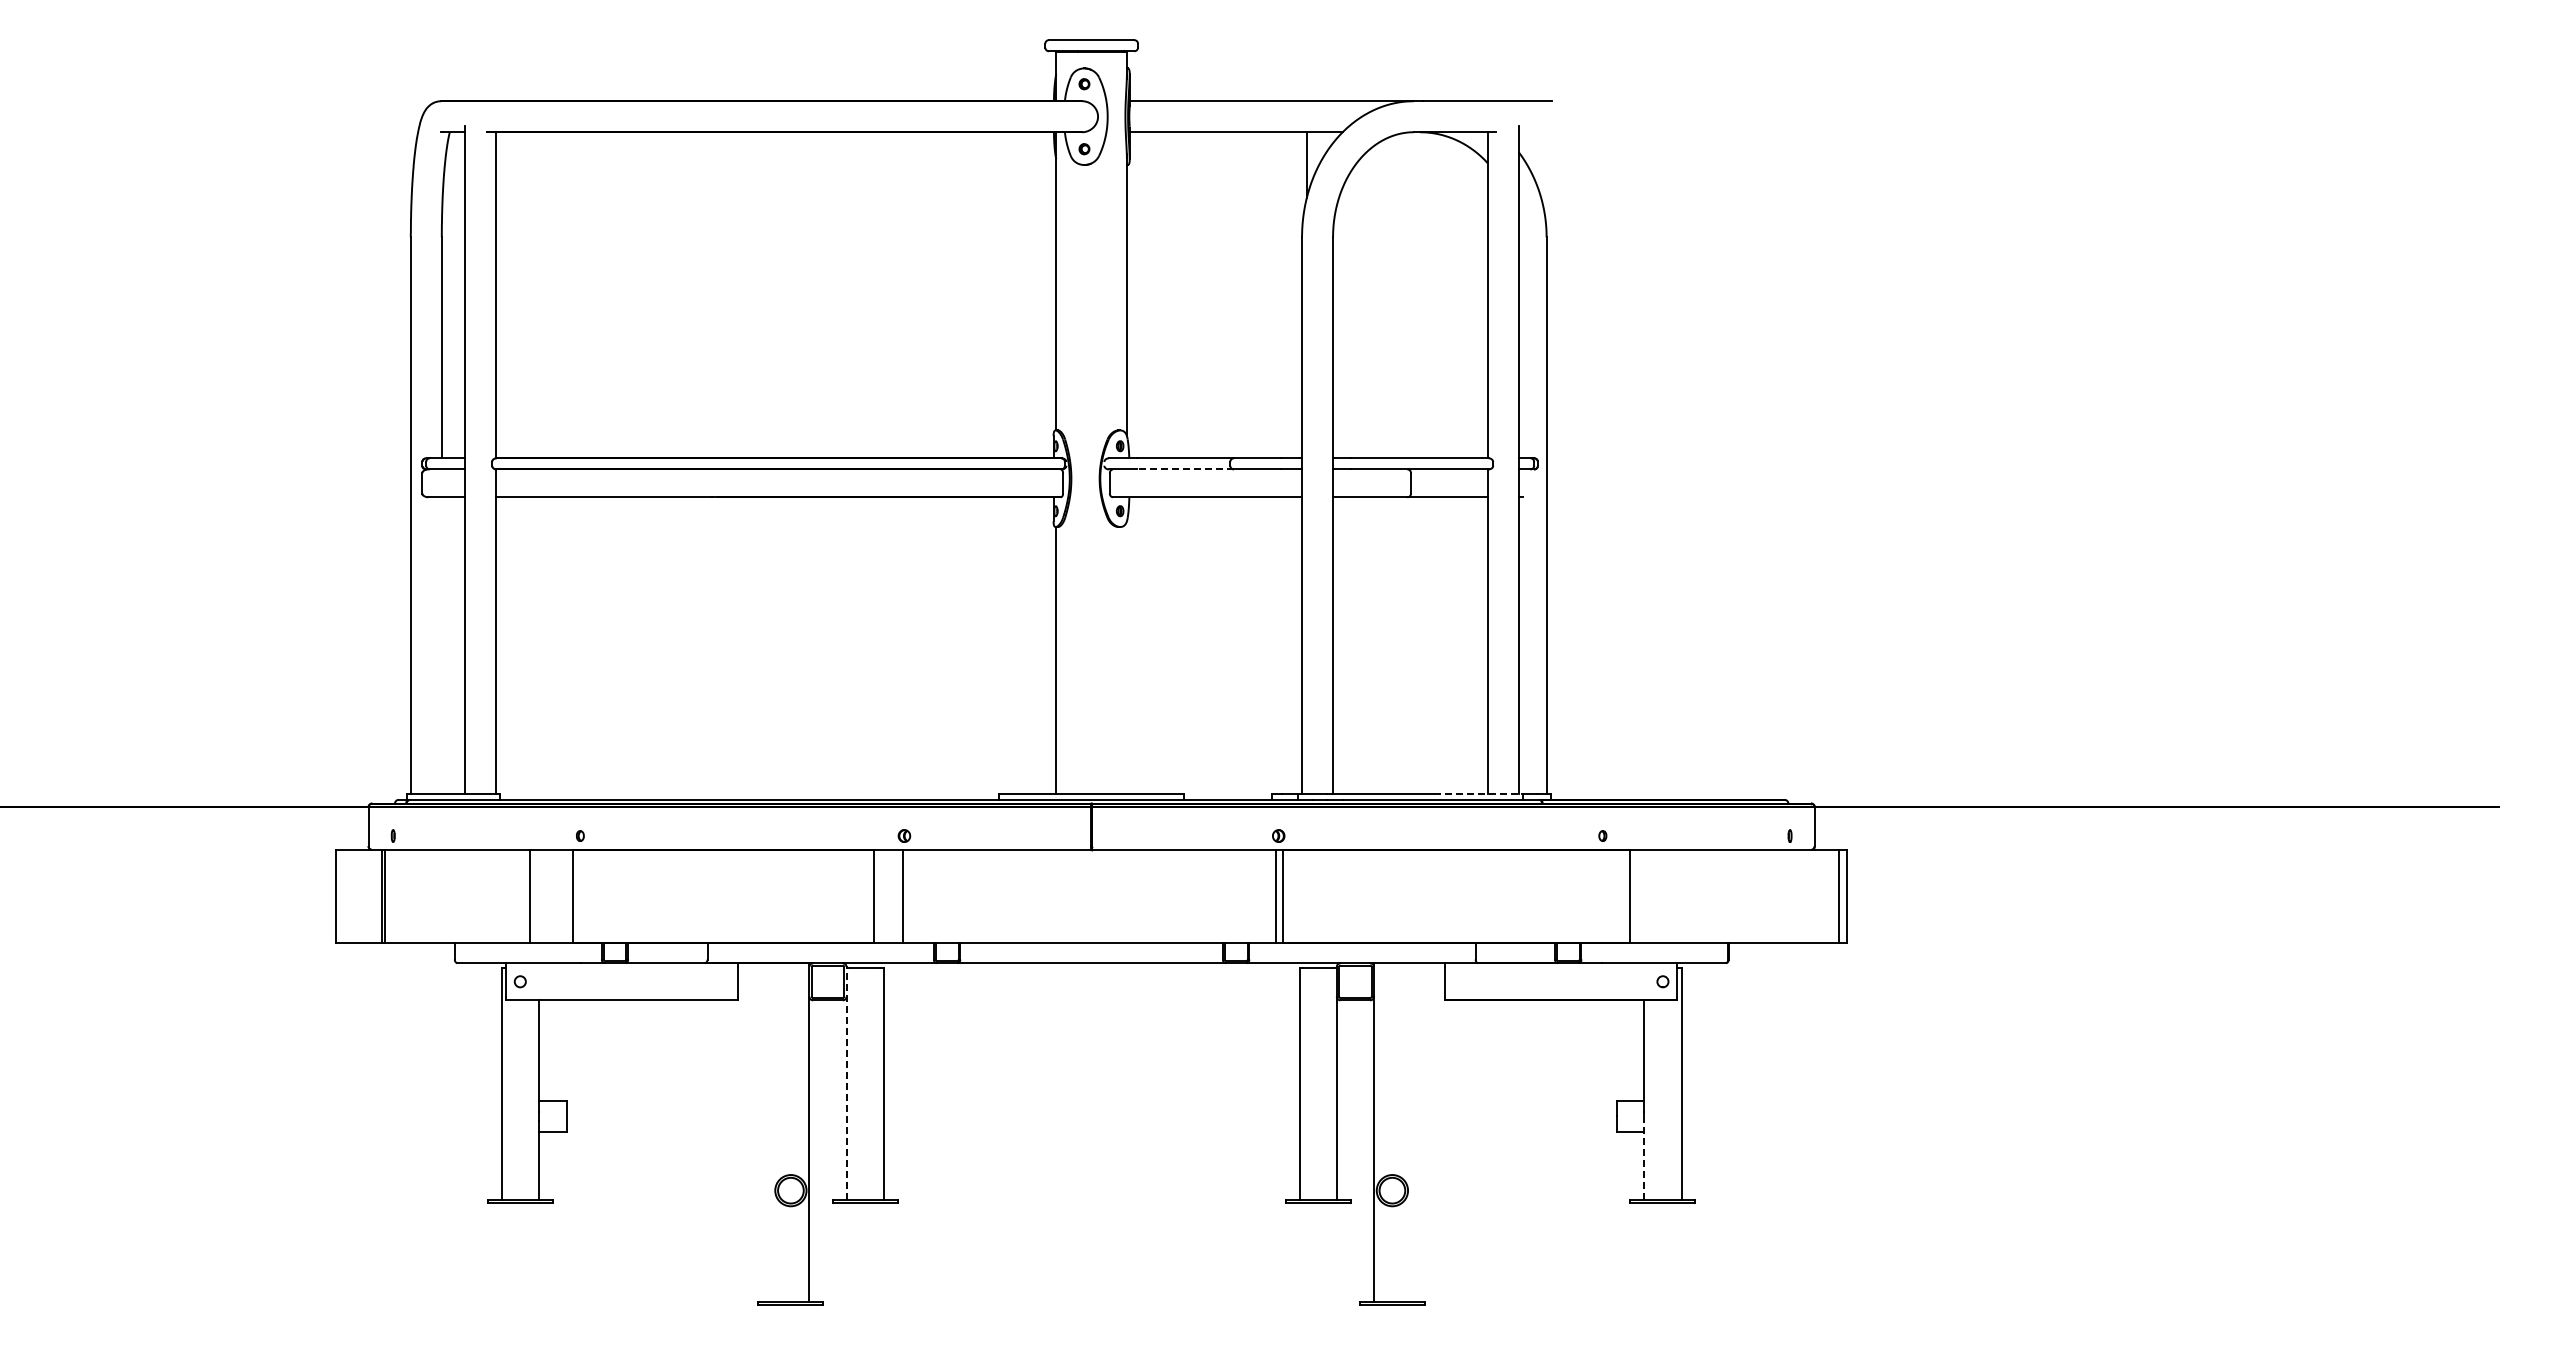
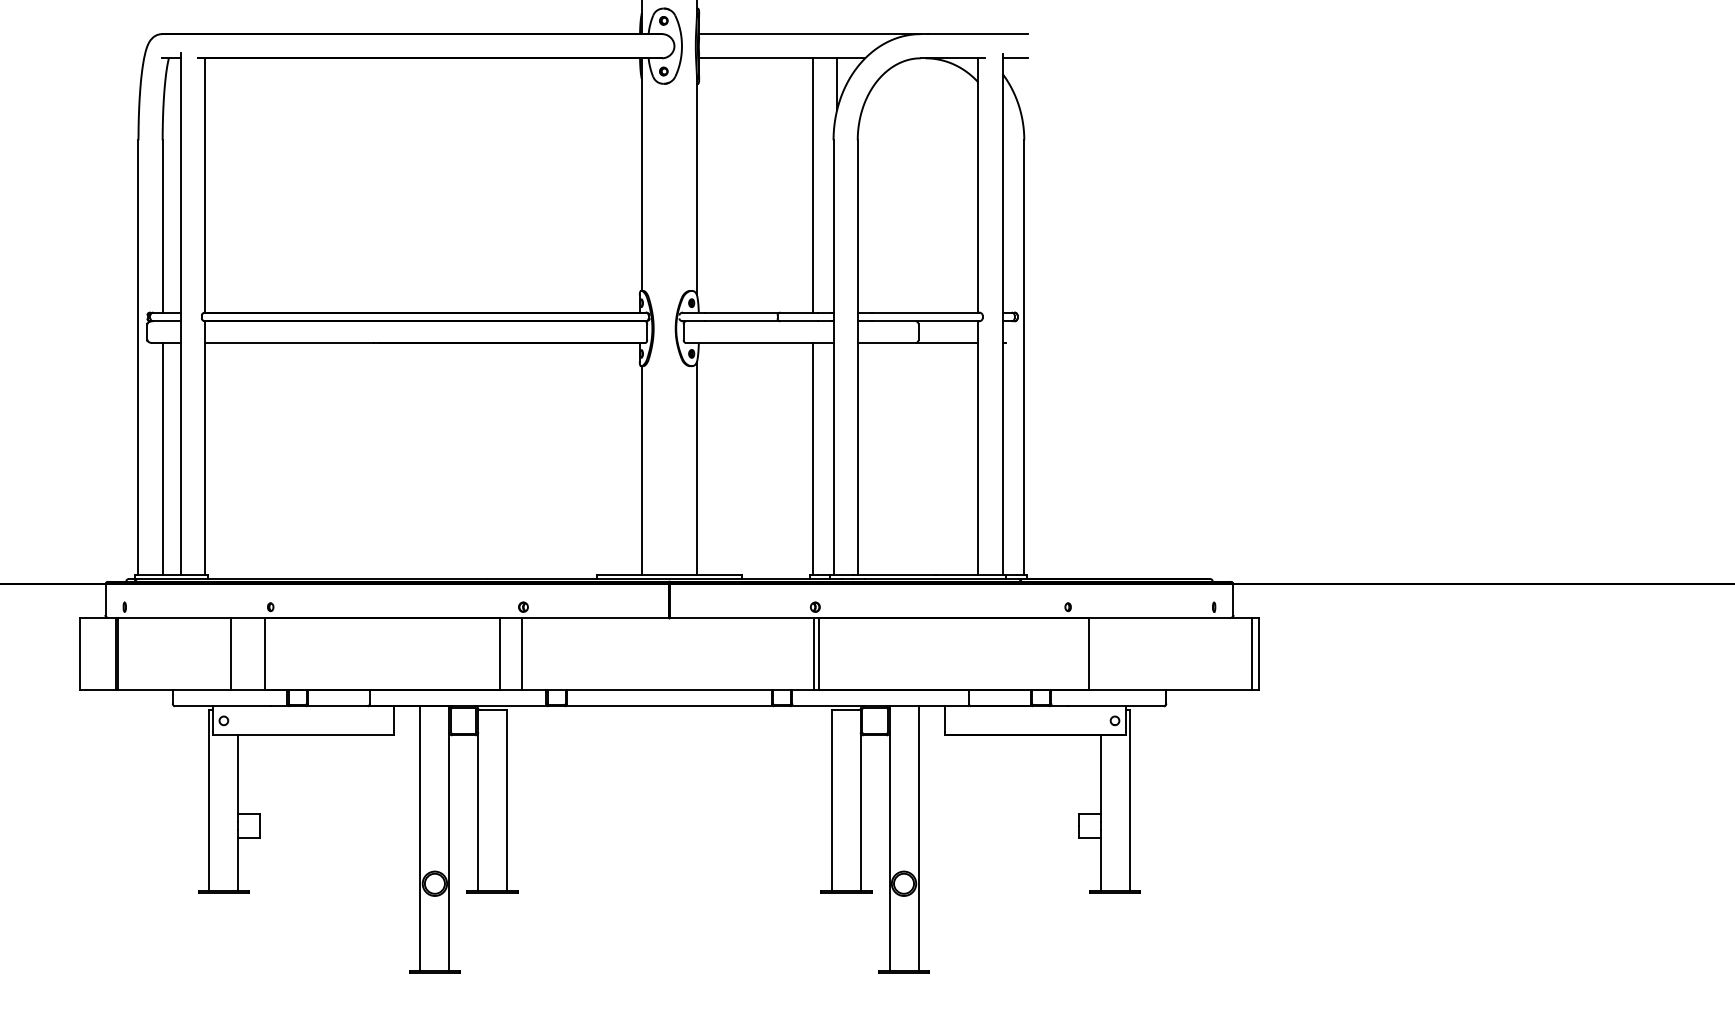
line: (1534, 132) -> (1014, 58), added
line: (1275, 295) -> (812, 185), added
line: (1185, 469) -> (742, 321), dashed -> solid
line: (441, 645) -> (162, 458), added
line: (1275, 645) -> (812, 458), added
line: (1126, 657) -> (696, 467), added
line: (1478, 794) -> (971, 574), dashed -> solid
line: (846, 1083) -> (478, 800), dashed -> solid
line: (772, 1132) -> (420, 838), added
line: (1410, 1132) -> (918, 838), added
line: (1644, 1160) -> (1100, 860), dashed -> solid

